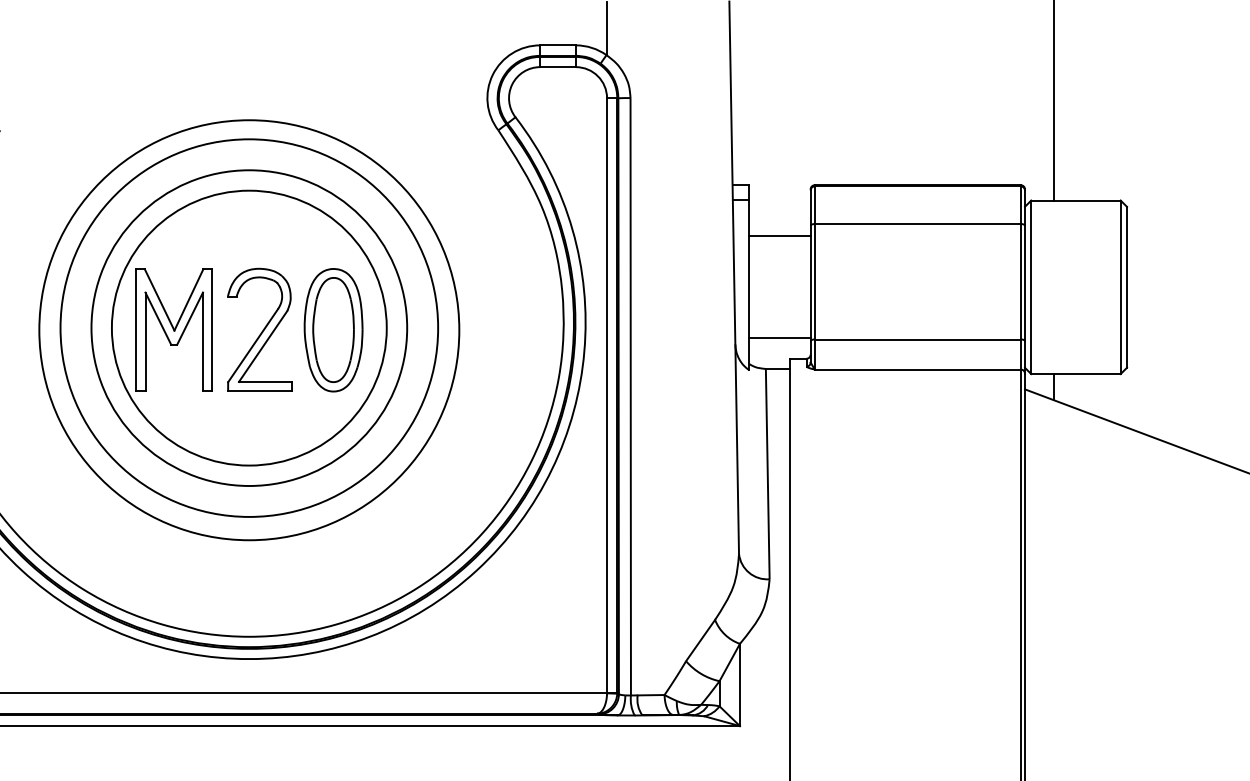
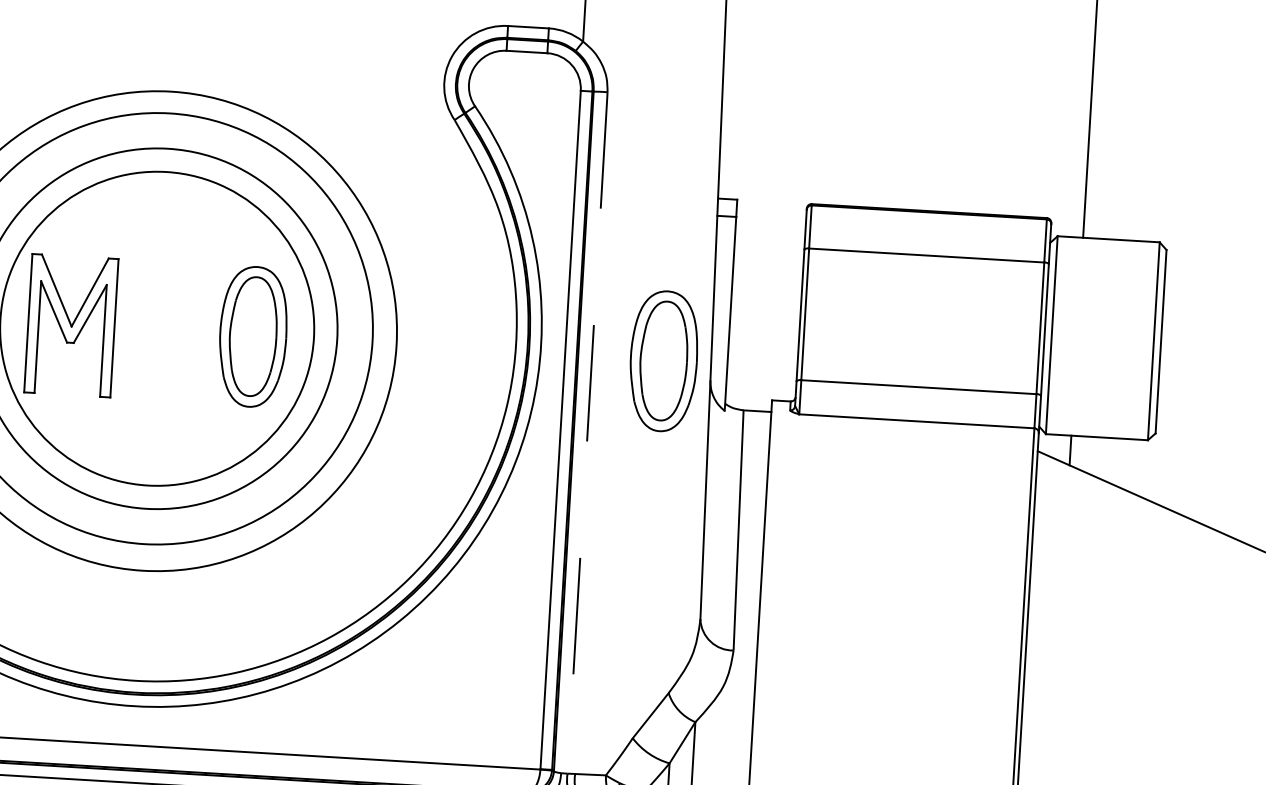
line: (779, 236) -> (768, 260), removed
part: (259, 329) -> (168, 331), removed
part: (693, 330) -> (663, 361), added
line: (779, 338) -> (761, 376), removed
line: (630, 397) -> (587, 433), solid -> dashed

